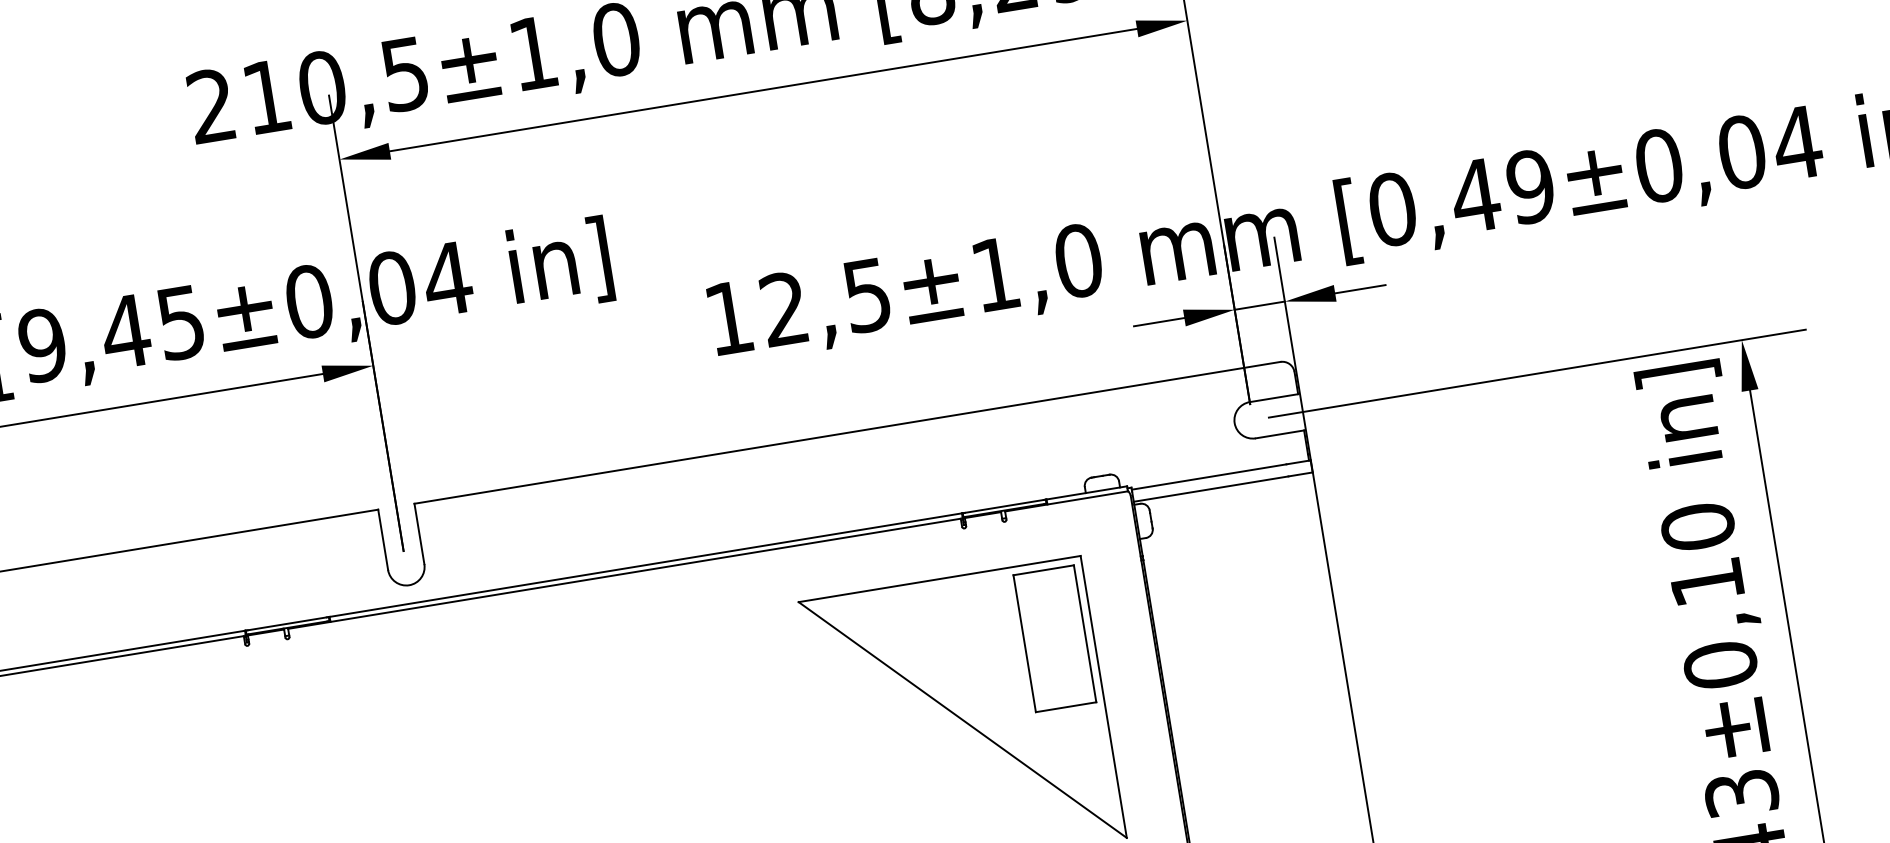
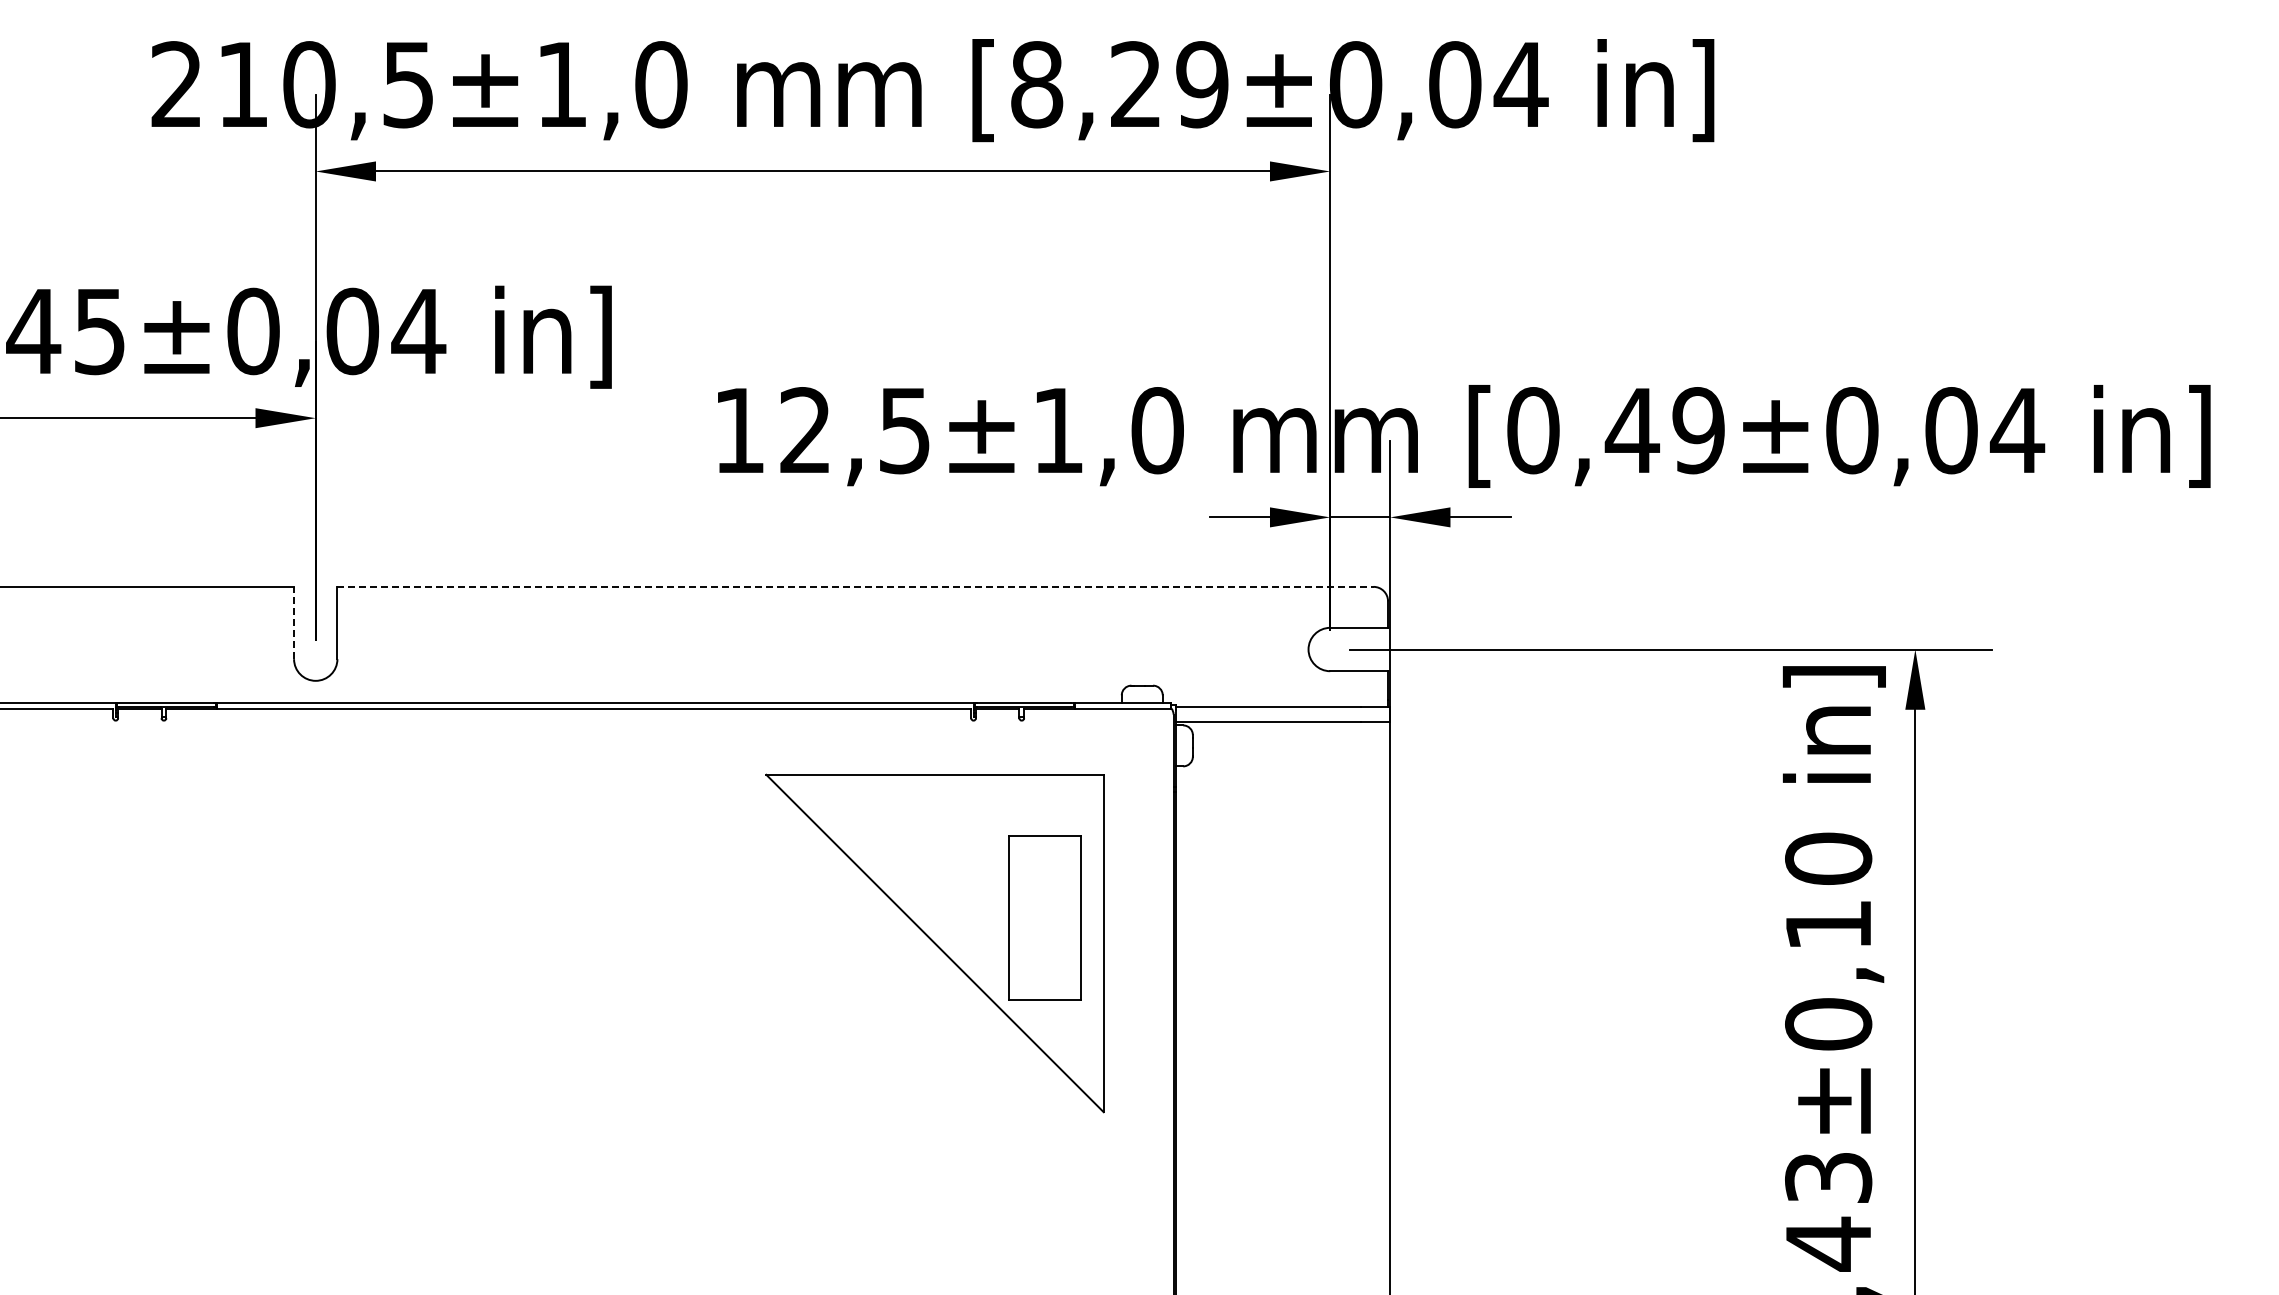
line: (848, 432) -> (856, 586), solid -> dashed
line: (383, 539) -> (294, 622), solid -> dashed
part: (1054, 638) -> (1044, 917), moved

